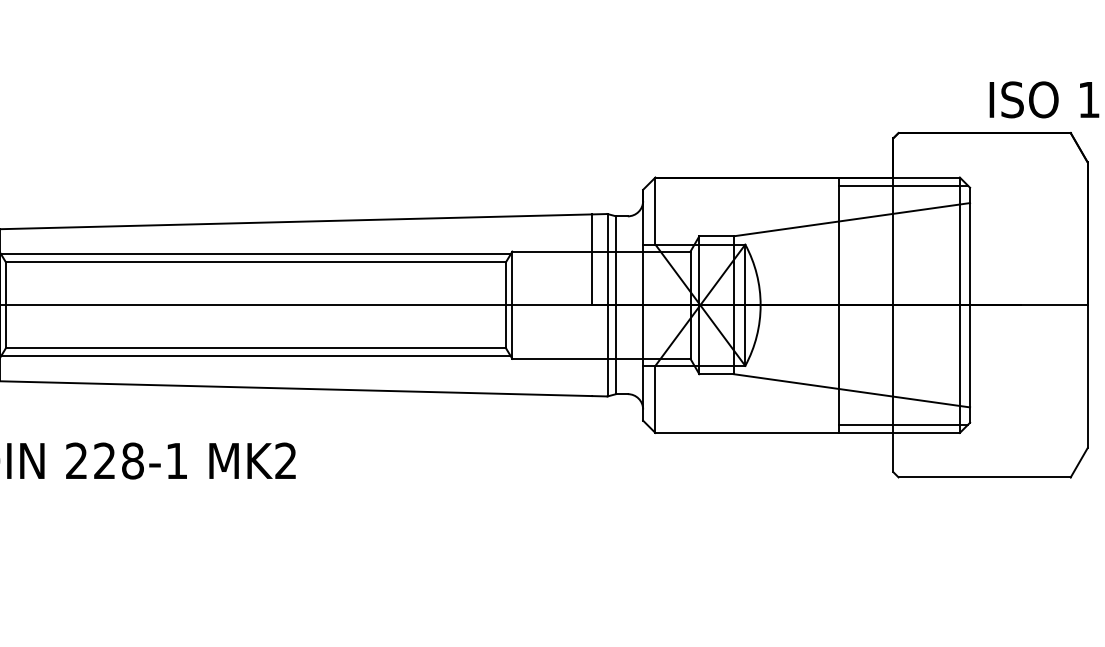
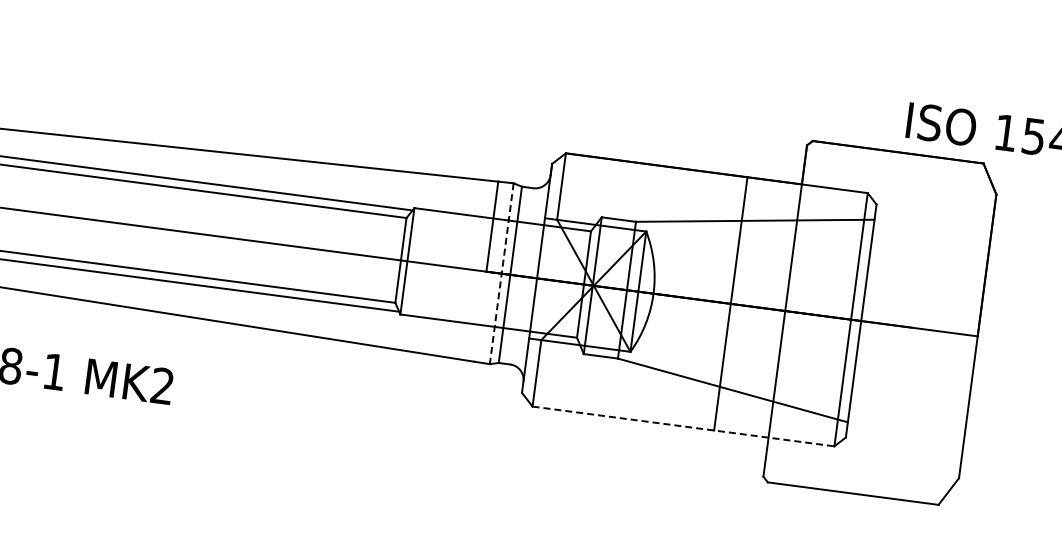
line: (903, 185) -> (810, 193), removed
line: (607, 305) -> (501, 273), solid -> dashed
line: (903, 424) -> (779, 430), removed
line: (808, 432) -> (684, 426), solid -> dashed

